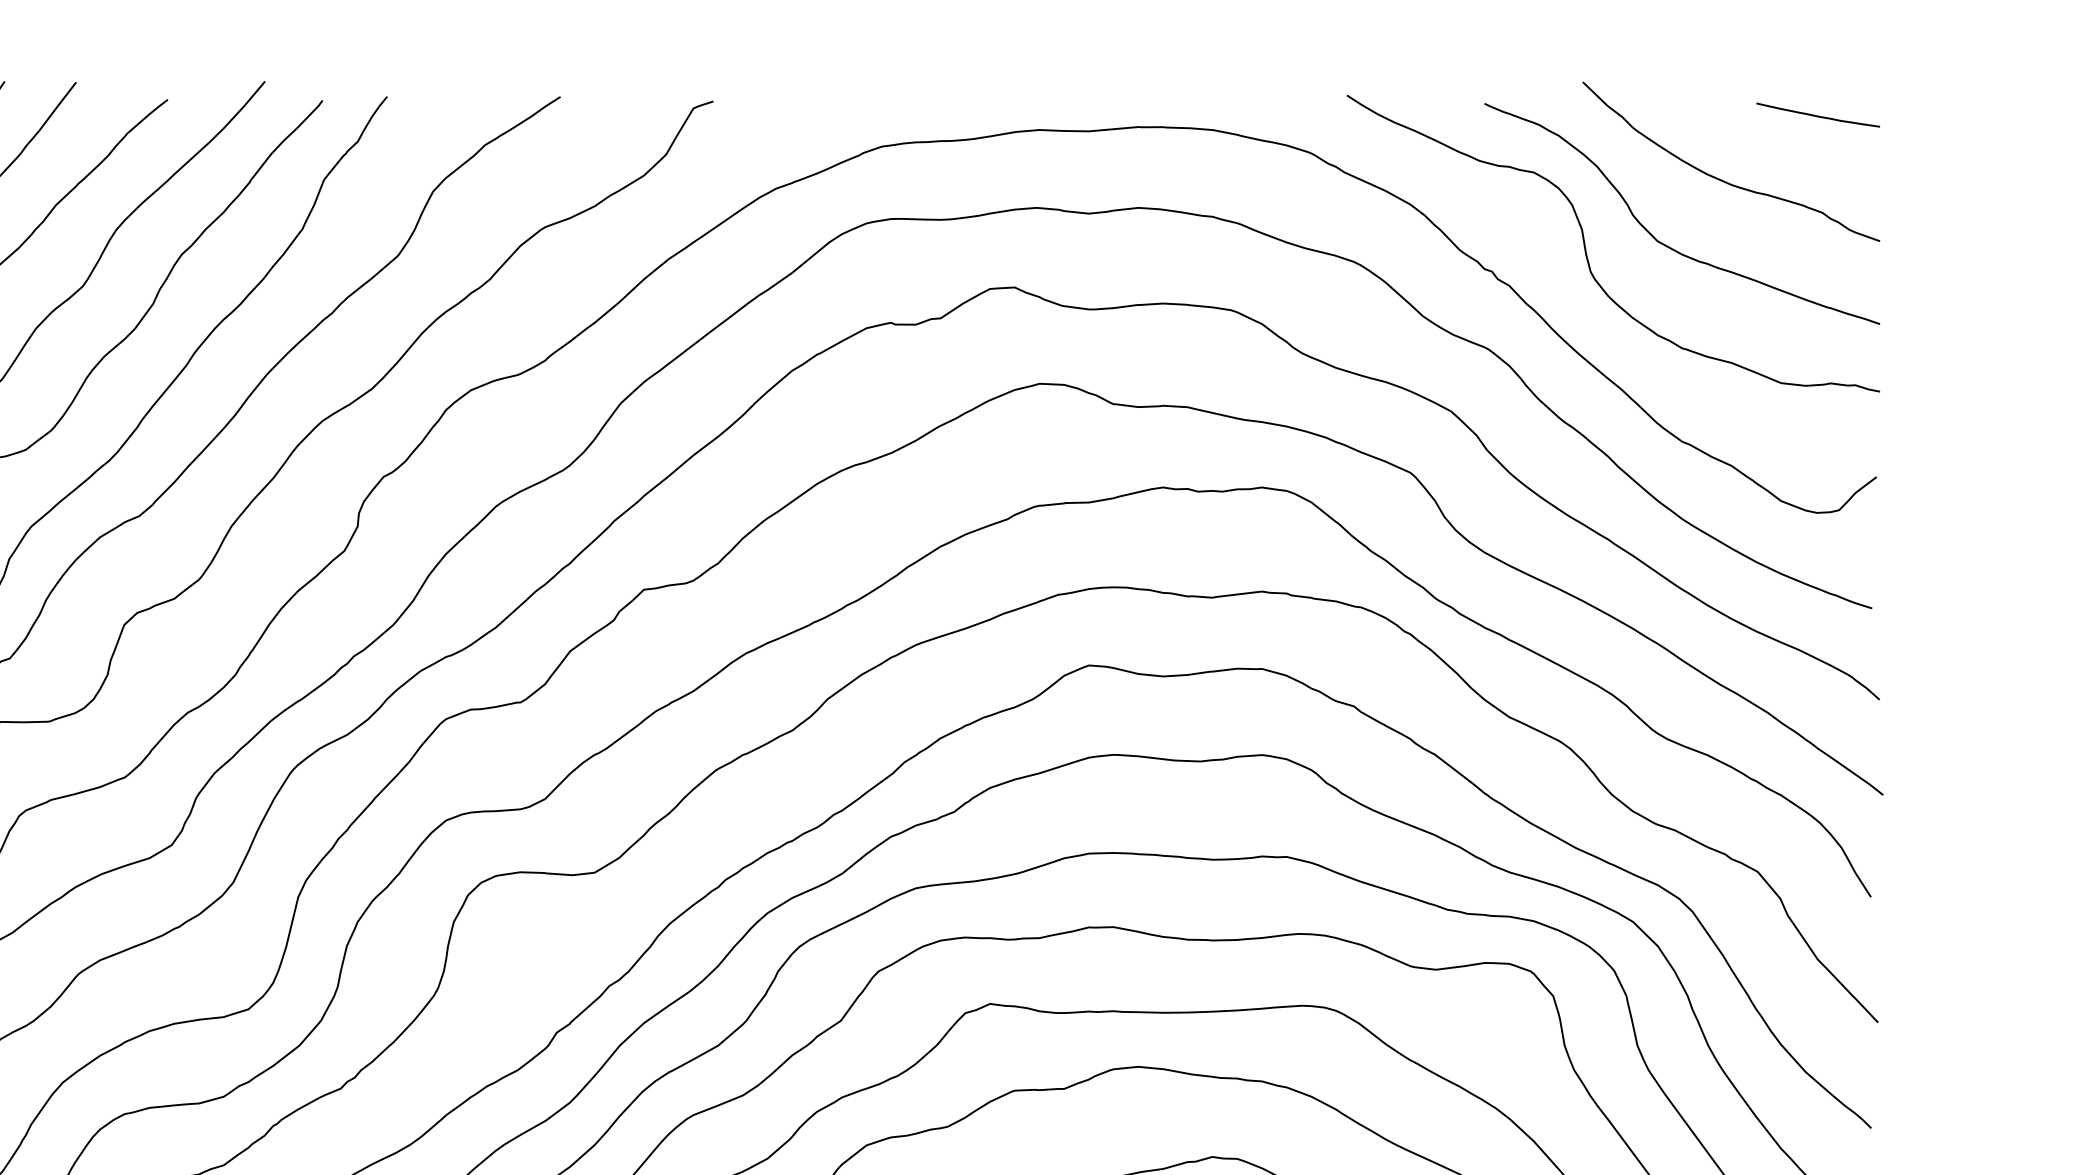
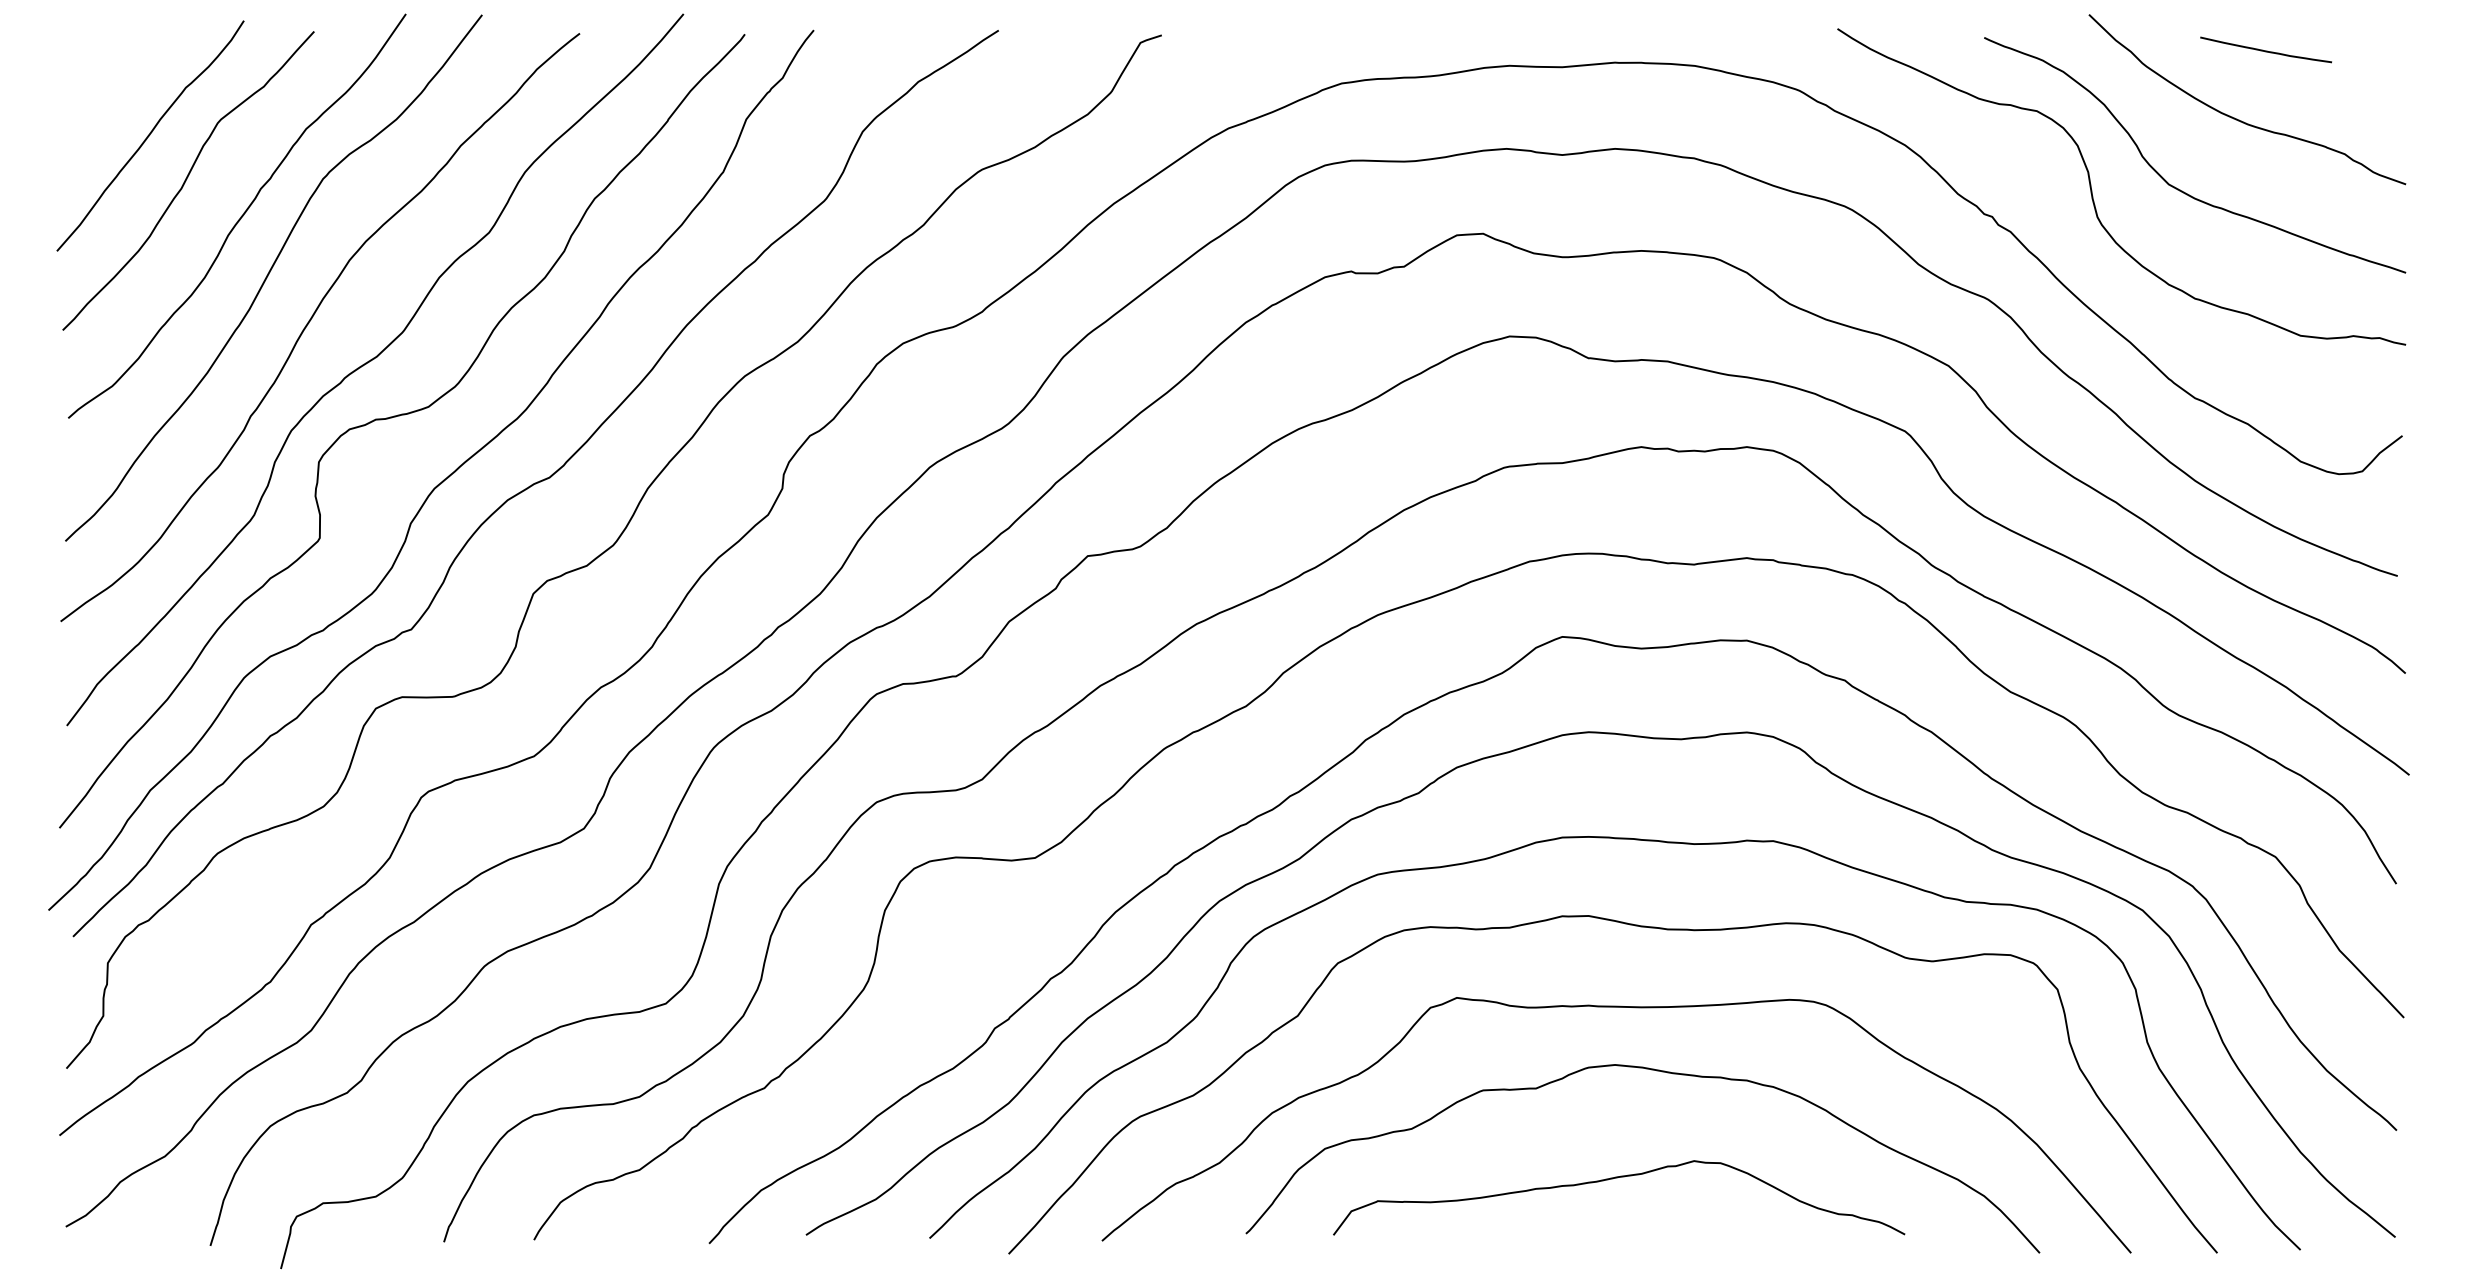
curve: (1817, 115) -> (2265, 50), moved

